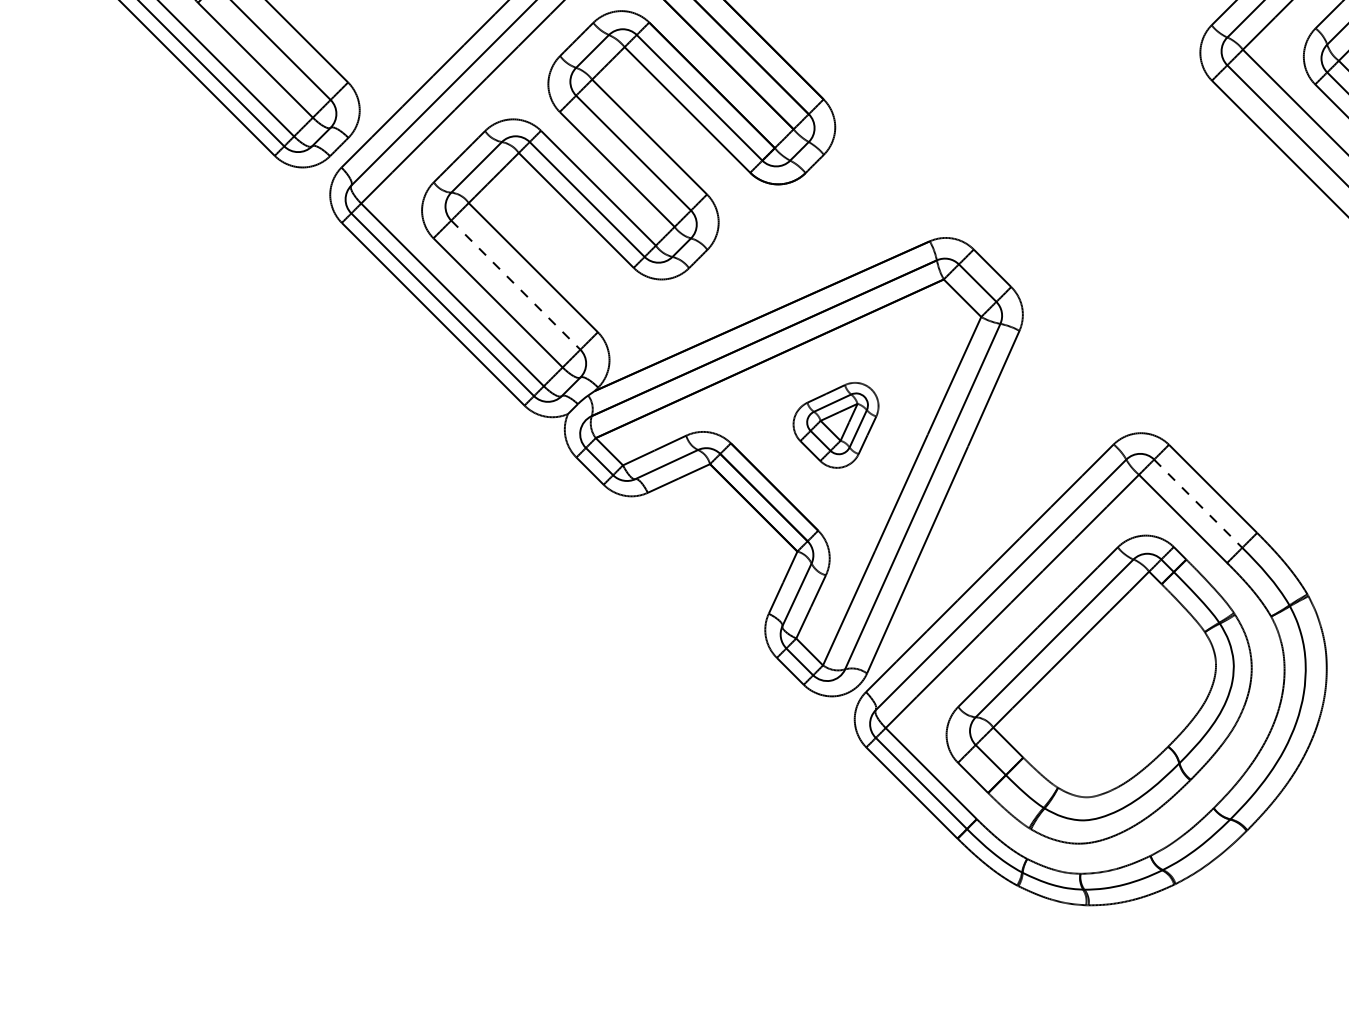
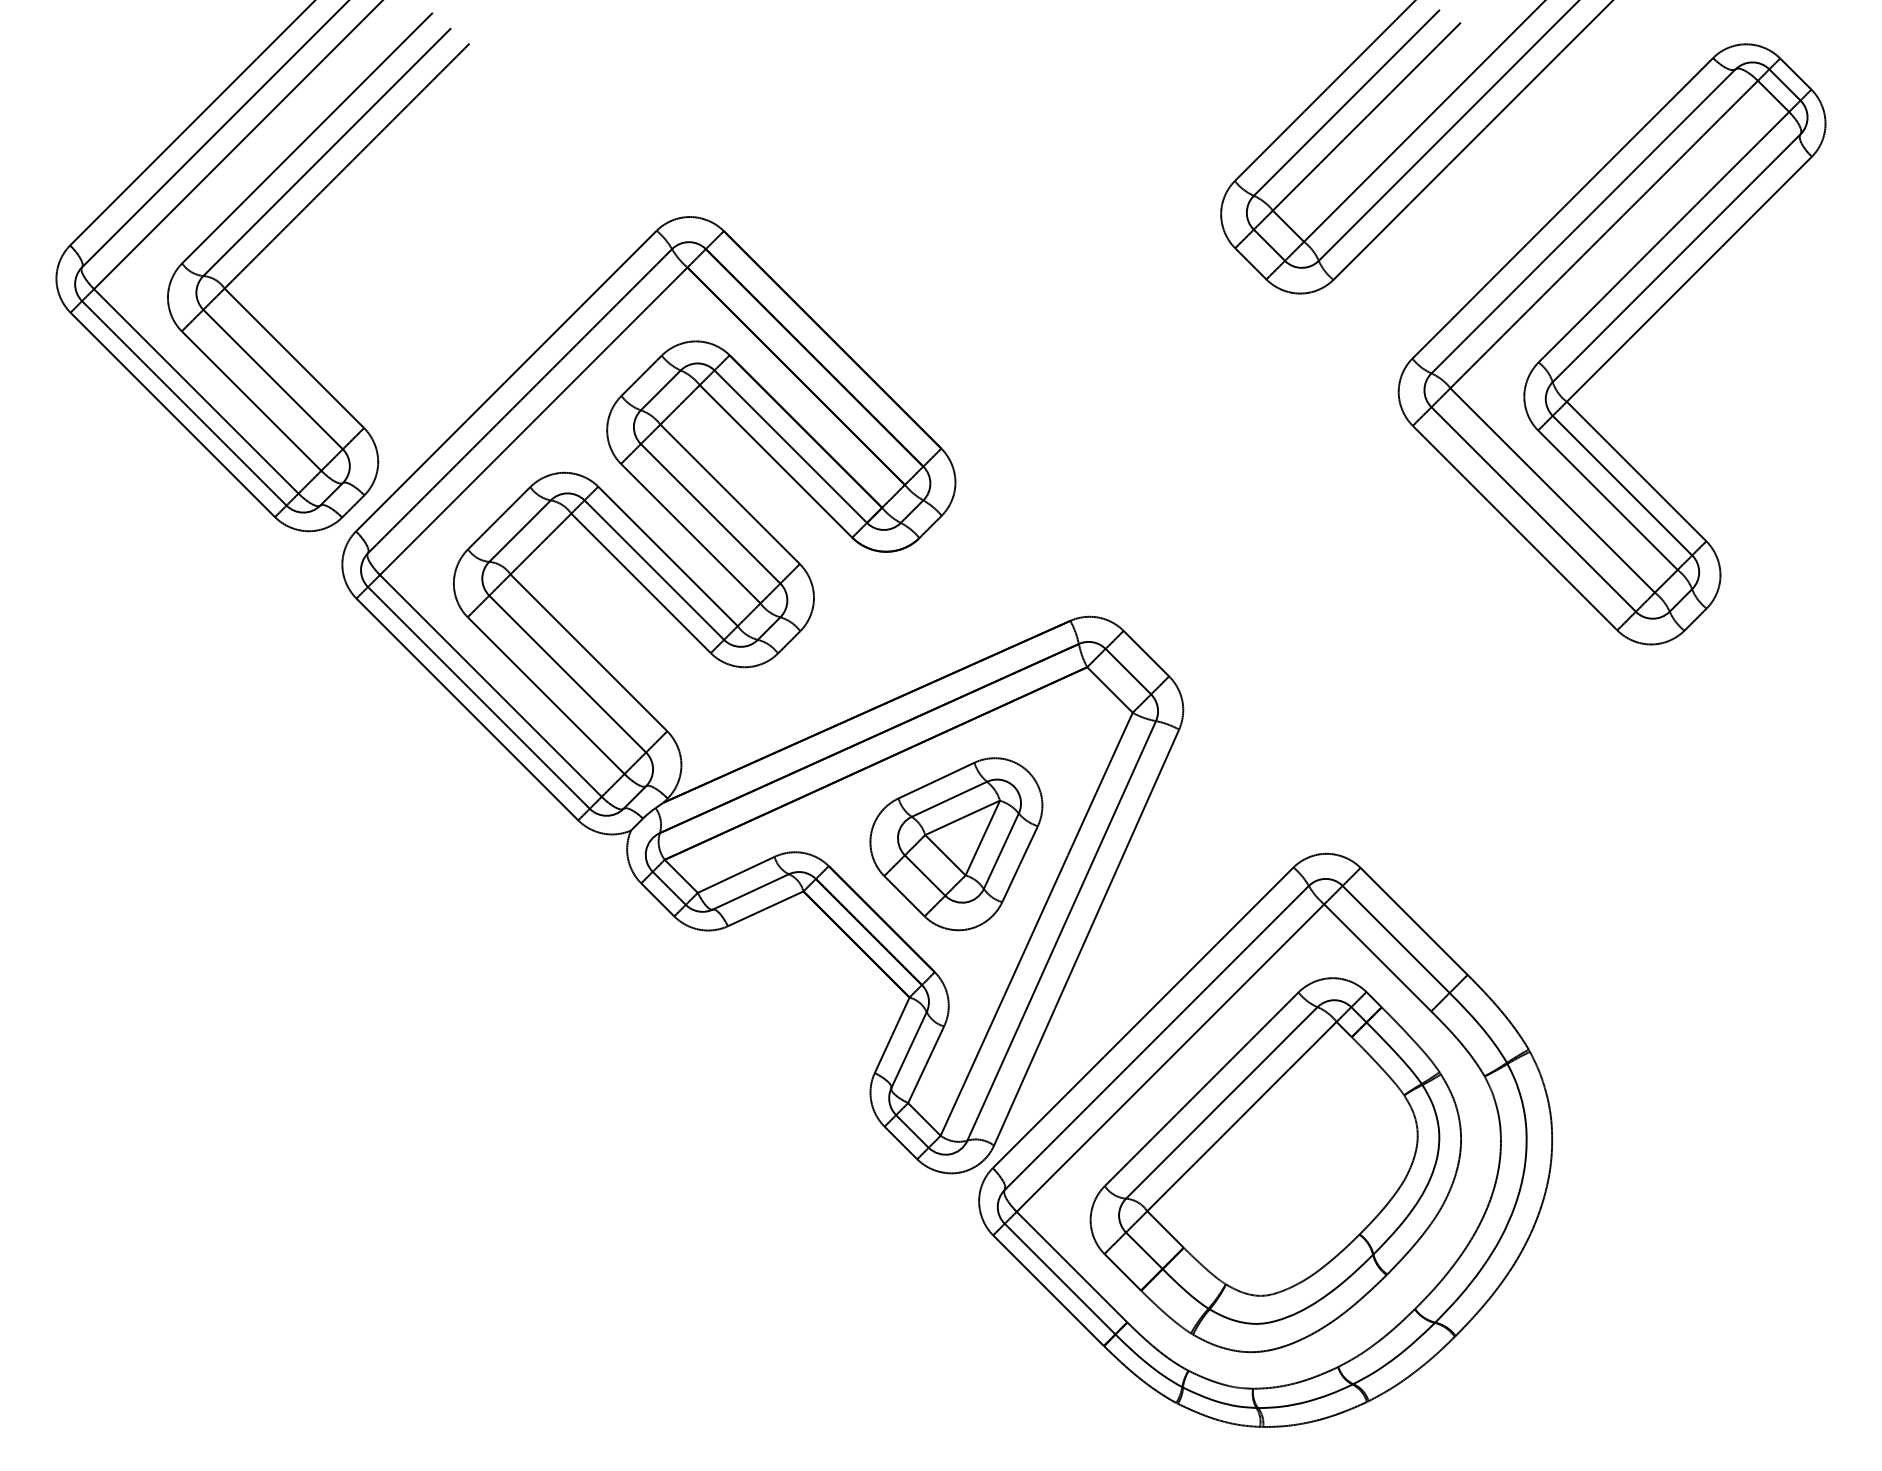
line: (515, 285) -> (567, 674), dashed -> solid
part: (836, 425) -> (956, 844), size x1.67
line: (1198, 503) -> (1396, 939), dashed -> solid

